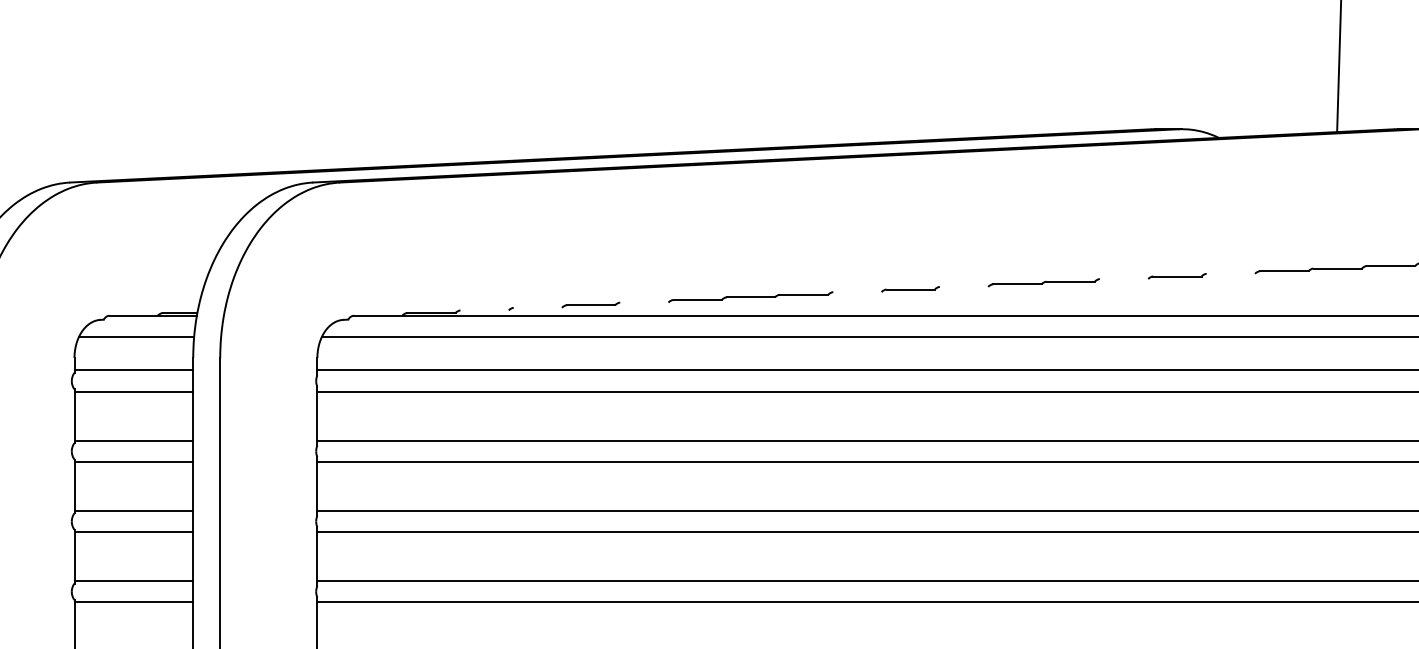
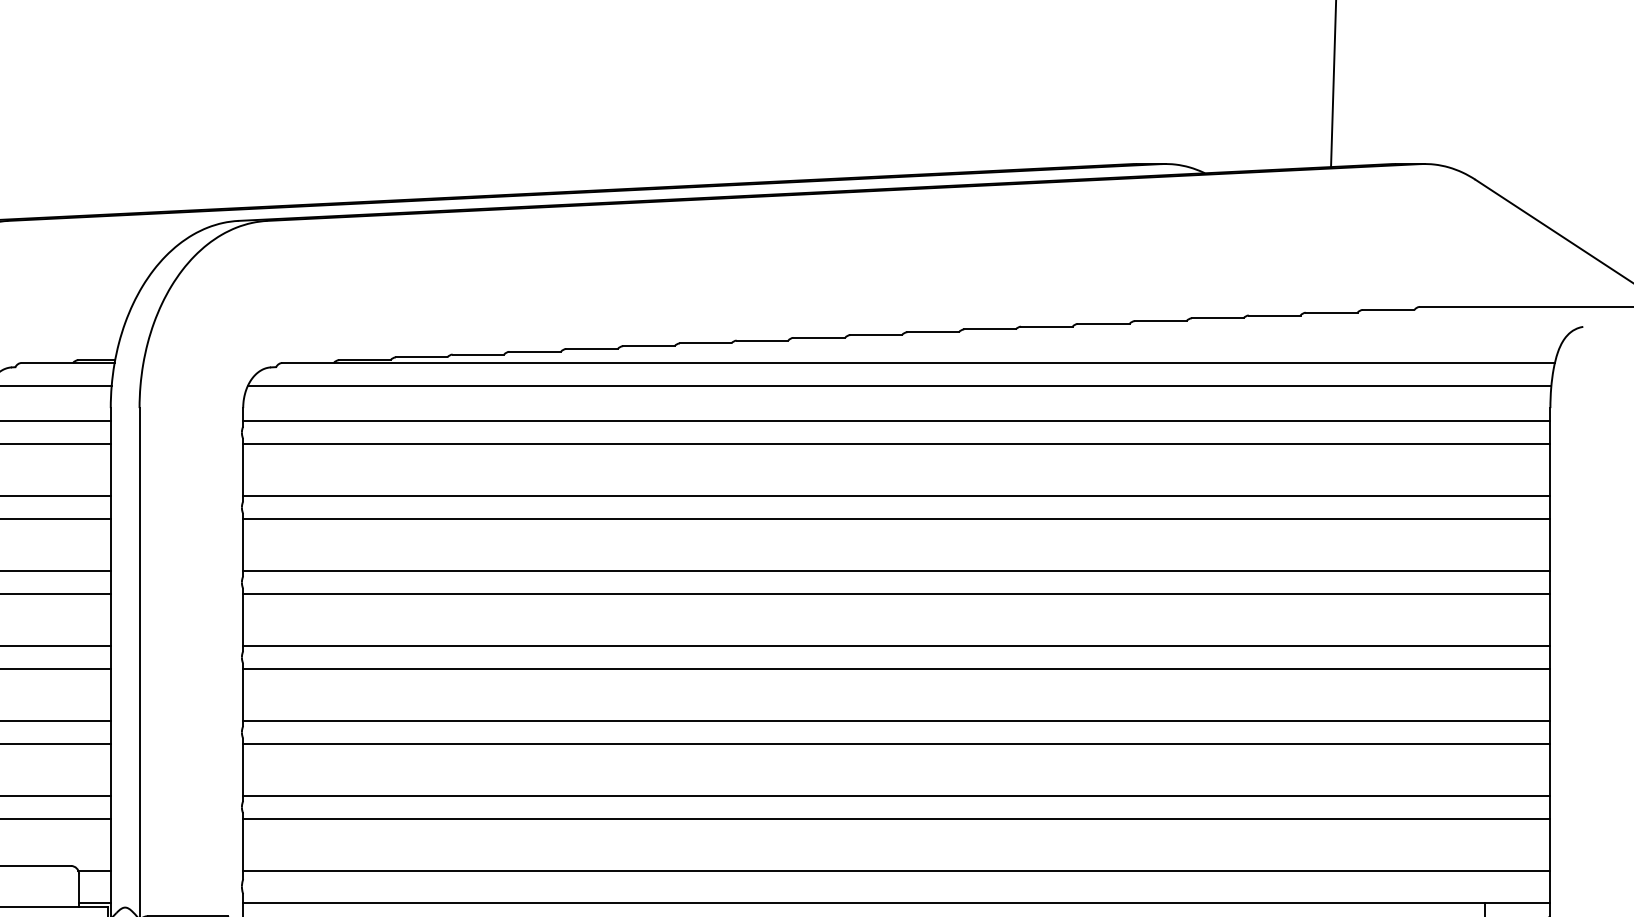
line: (1230, 274) -> (1217, 318), added
line: (1123, 278) -> (1103, 323), added
line: (963, 287) -> (932, 332), added
line: (857, 291) -> (819, 337), added
line: (643, 303) -> (591, 349), added
line: (537, 307) -> (478, 354), added
line: (484, 310) -> (421, 357), added

